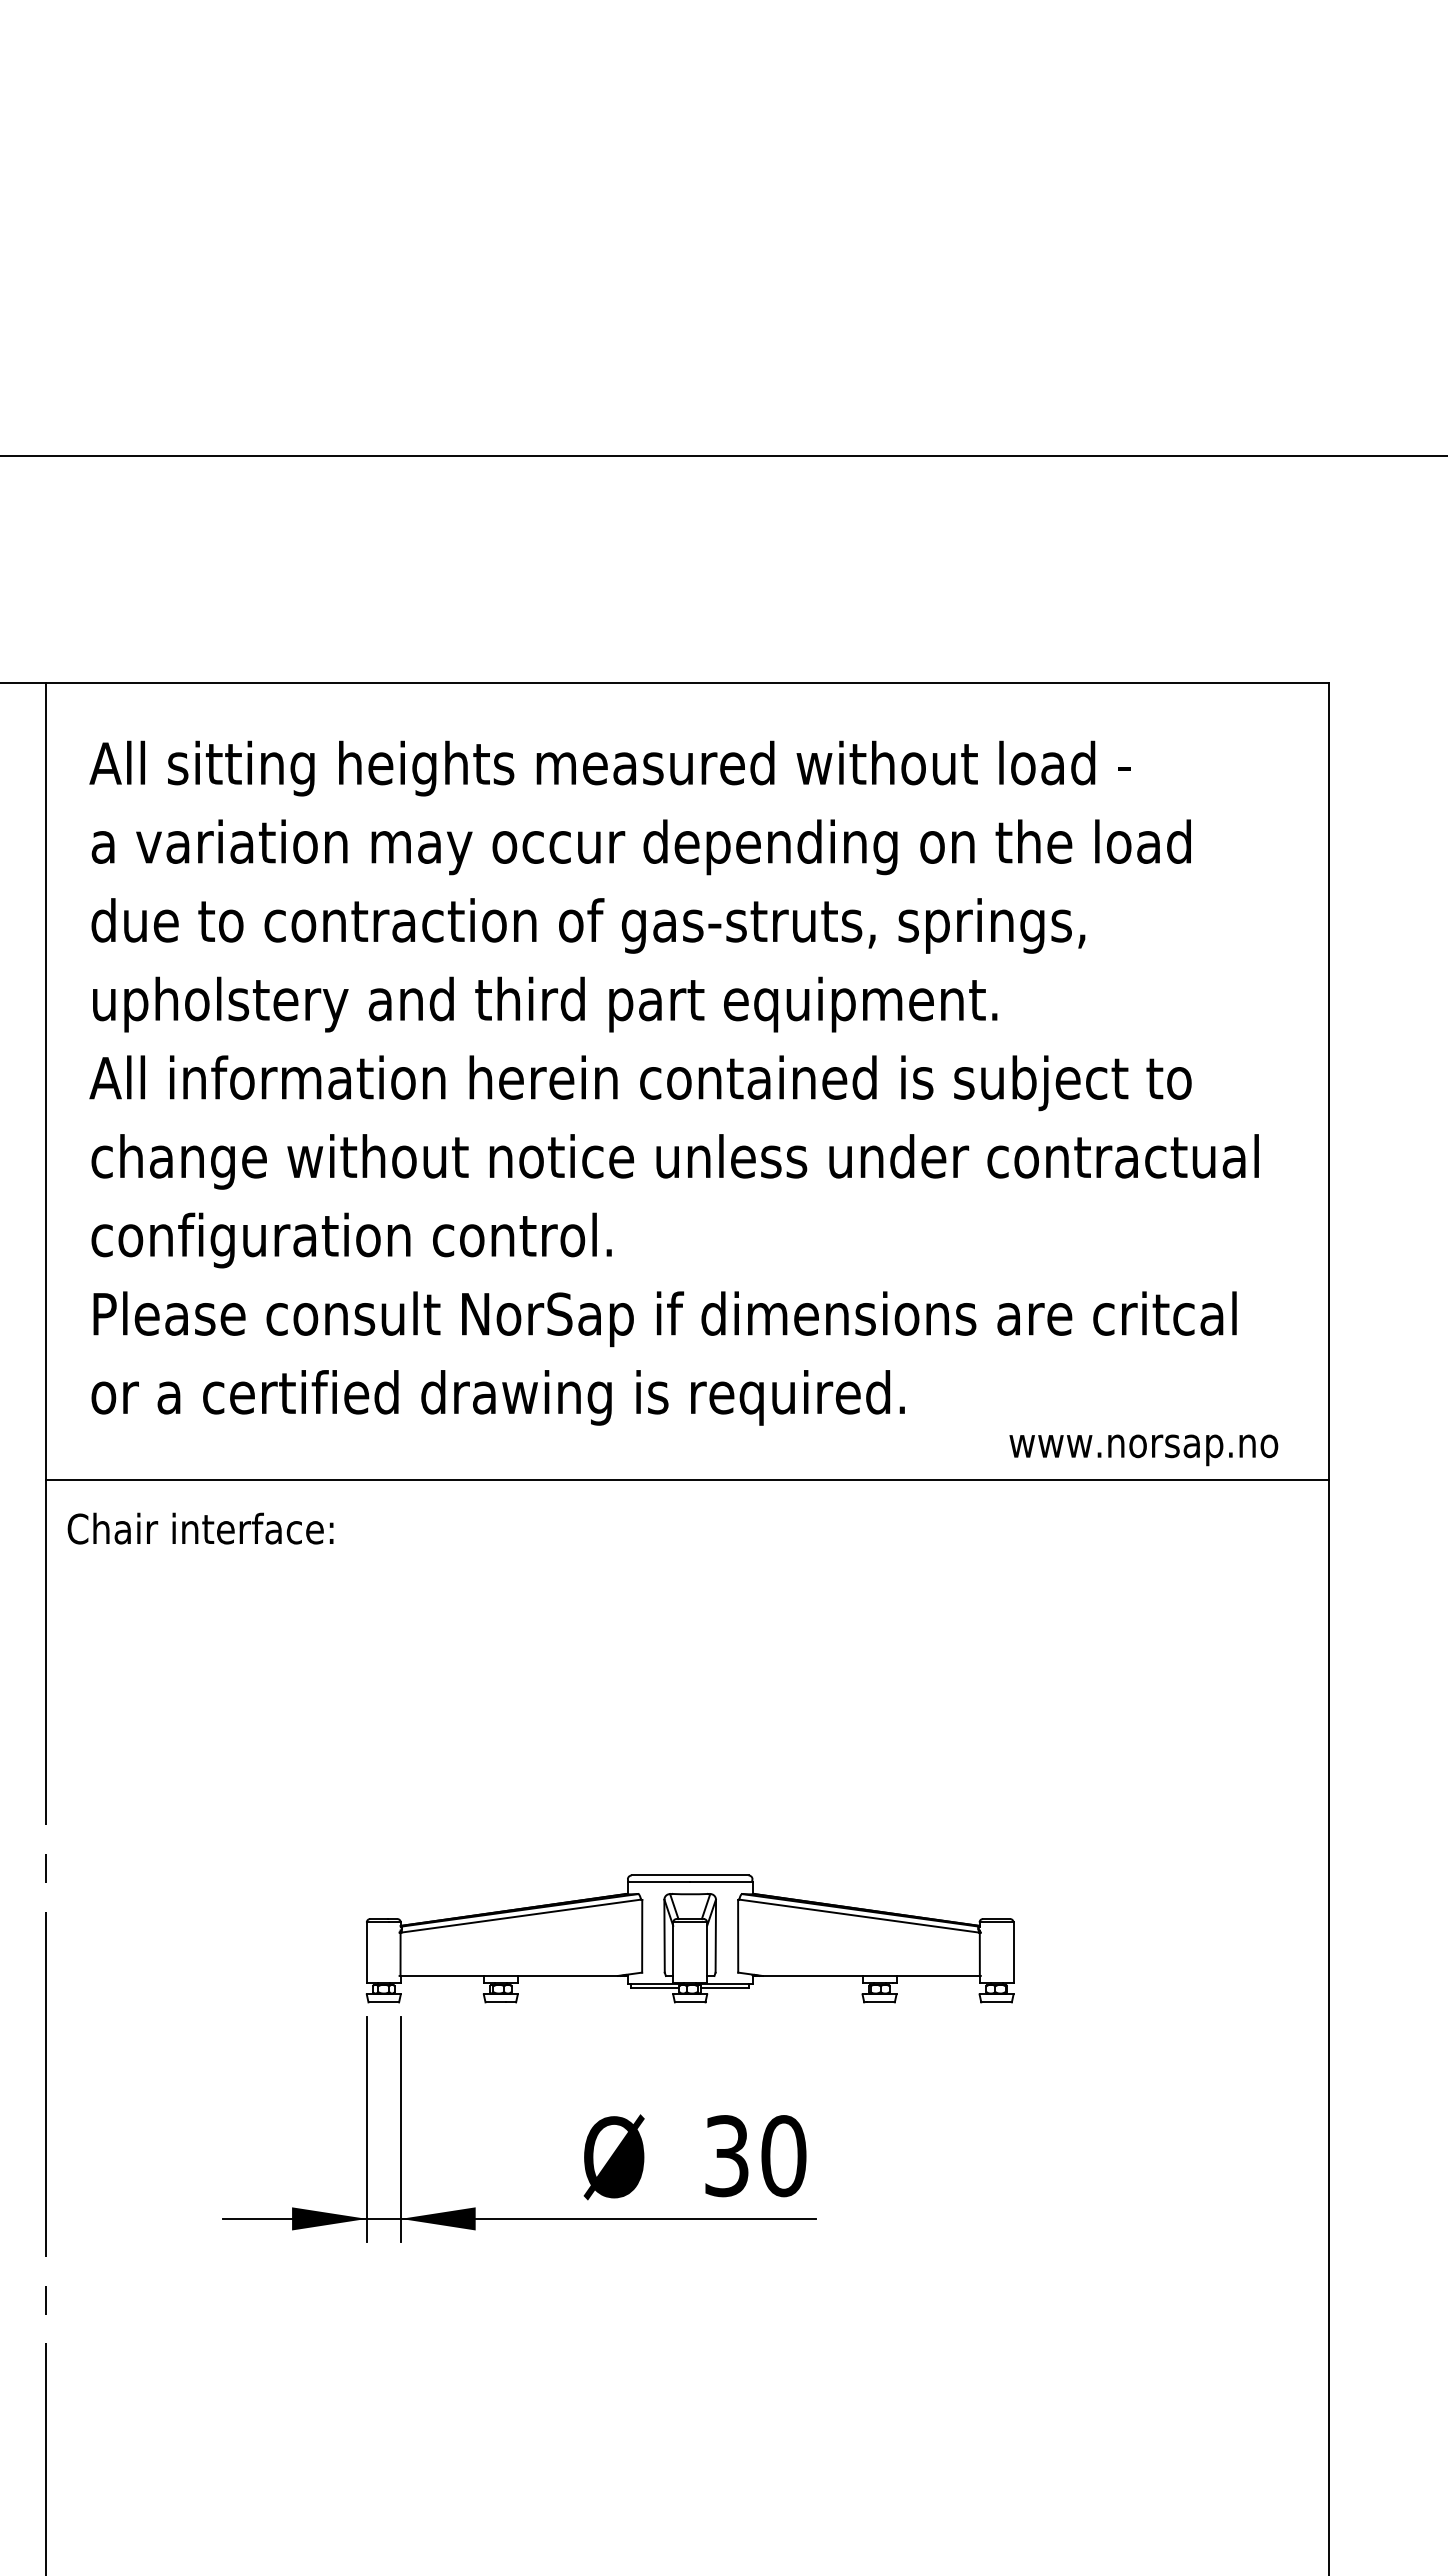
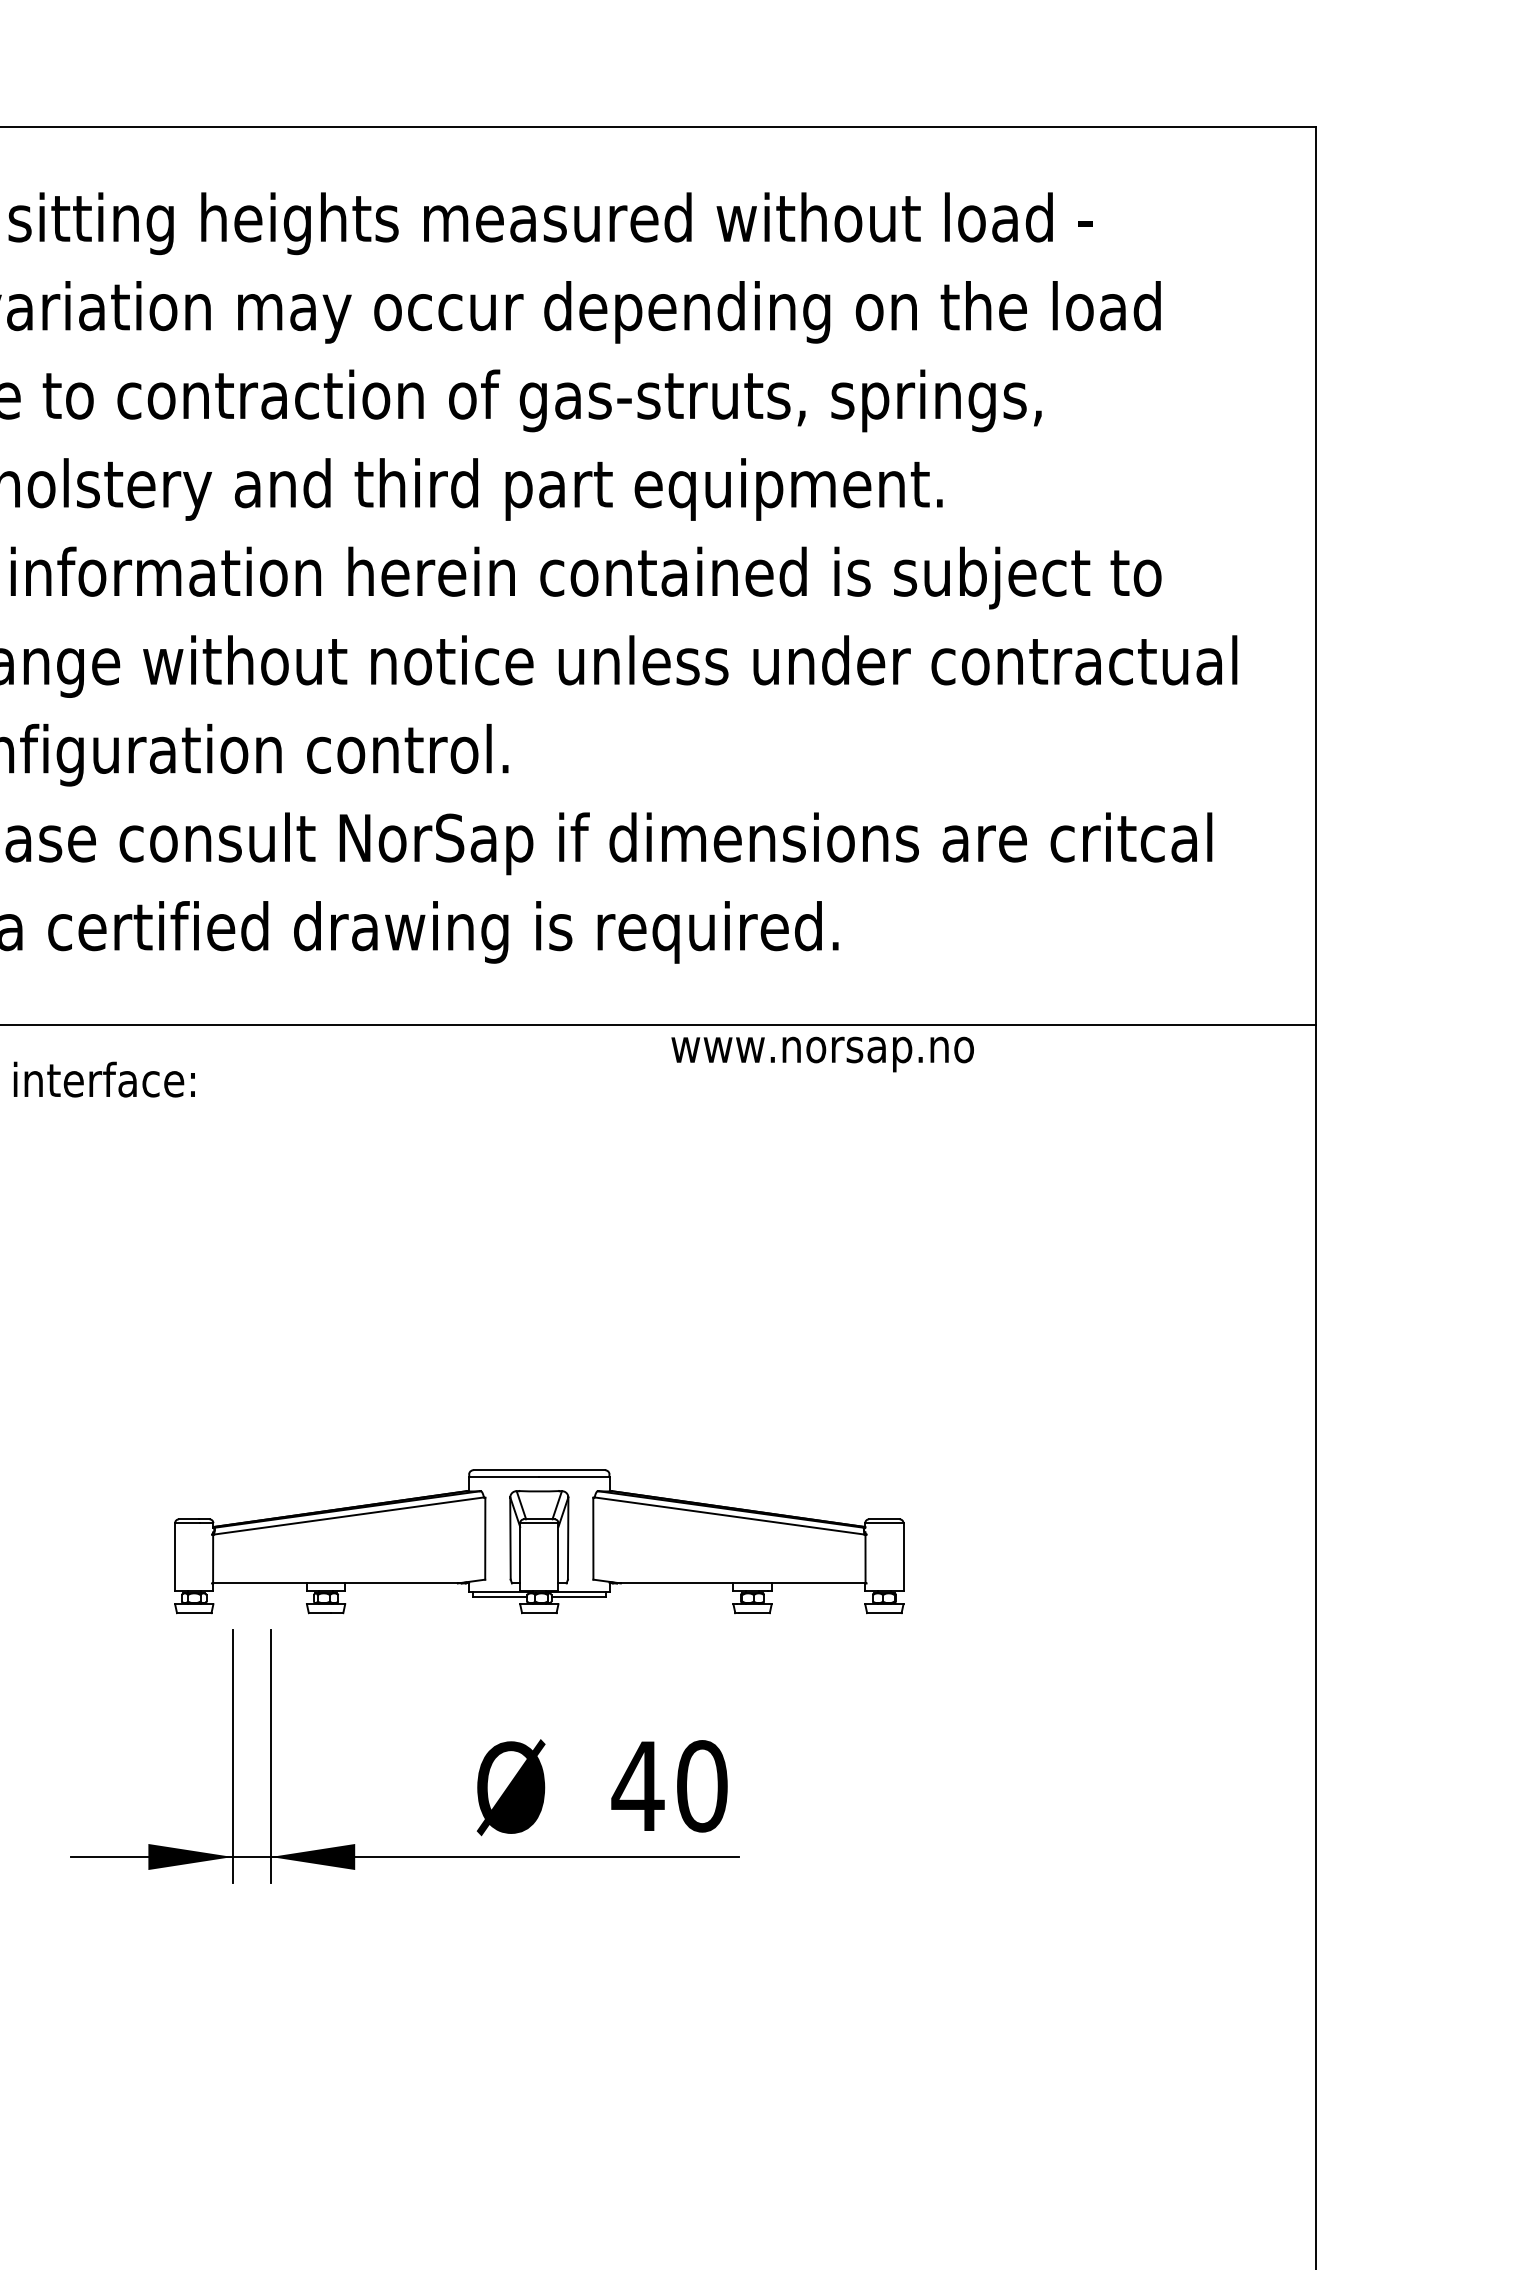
text: (1143, 1450) -> (822, 1054), moved
part: (689, 1938) -> (538, 1541), moved
text: (726, 2156) -> (637, 1786), 30 -> 40

